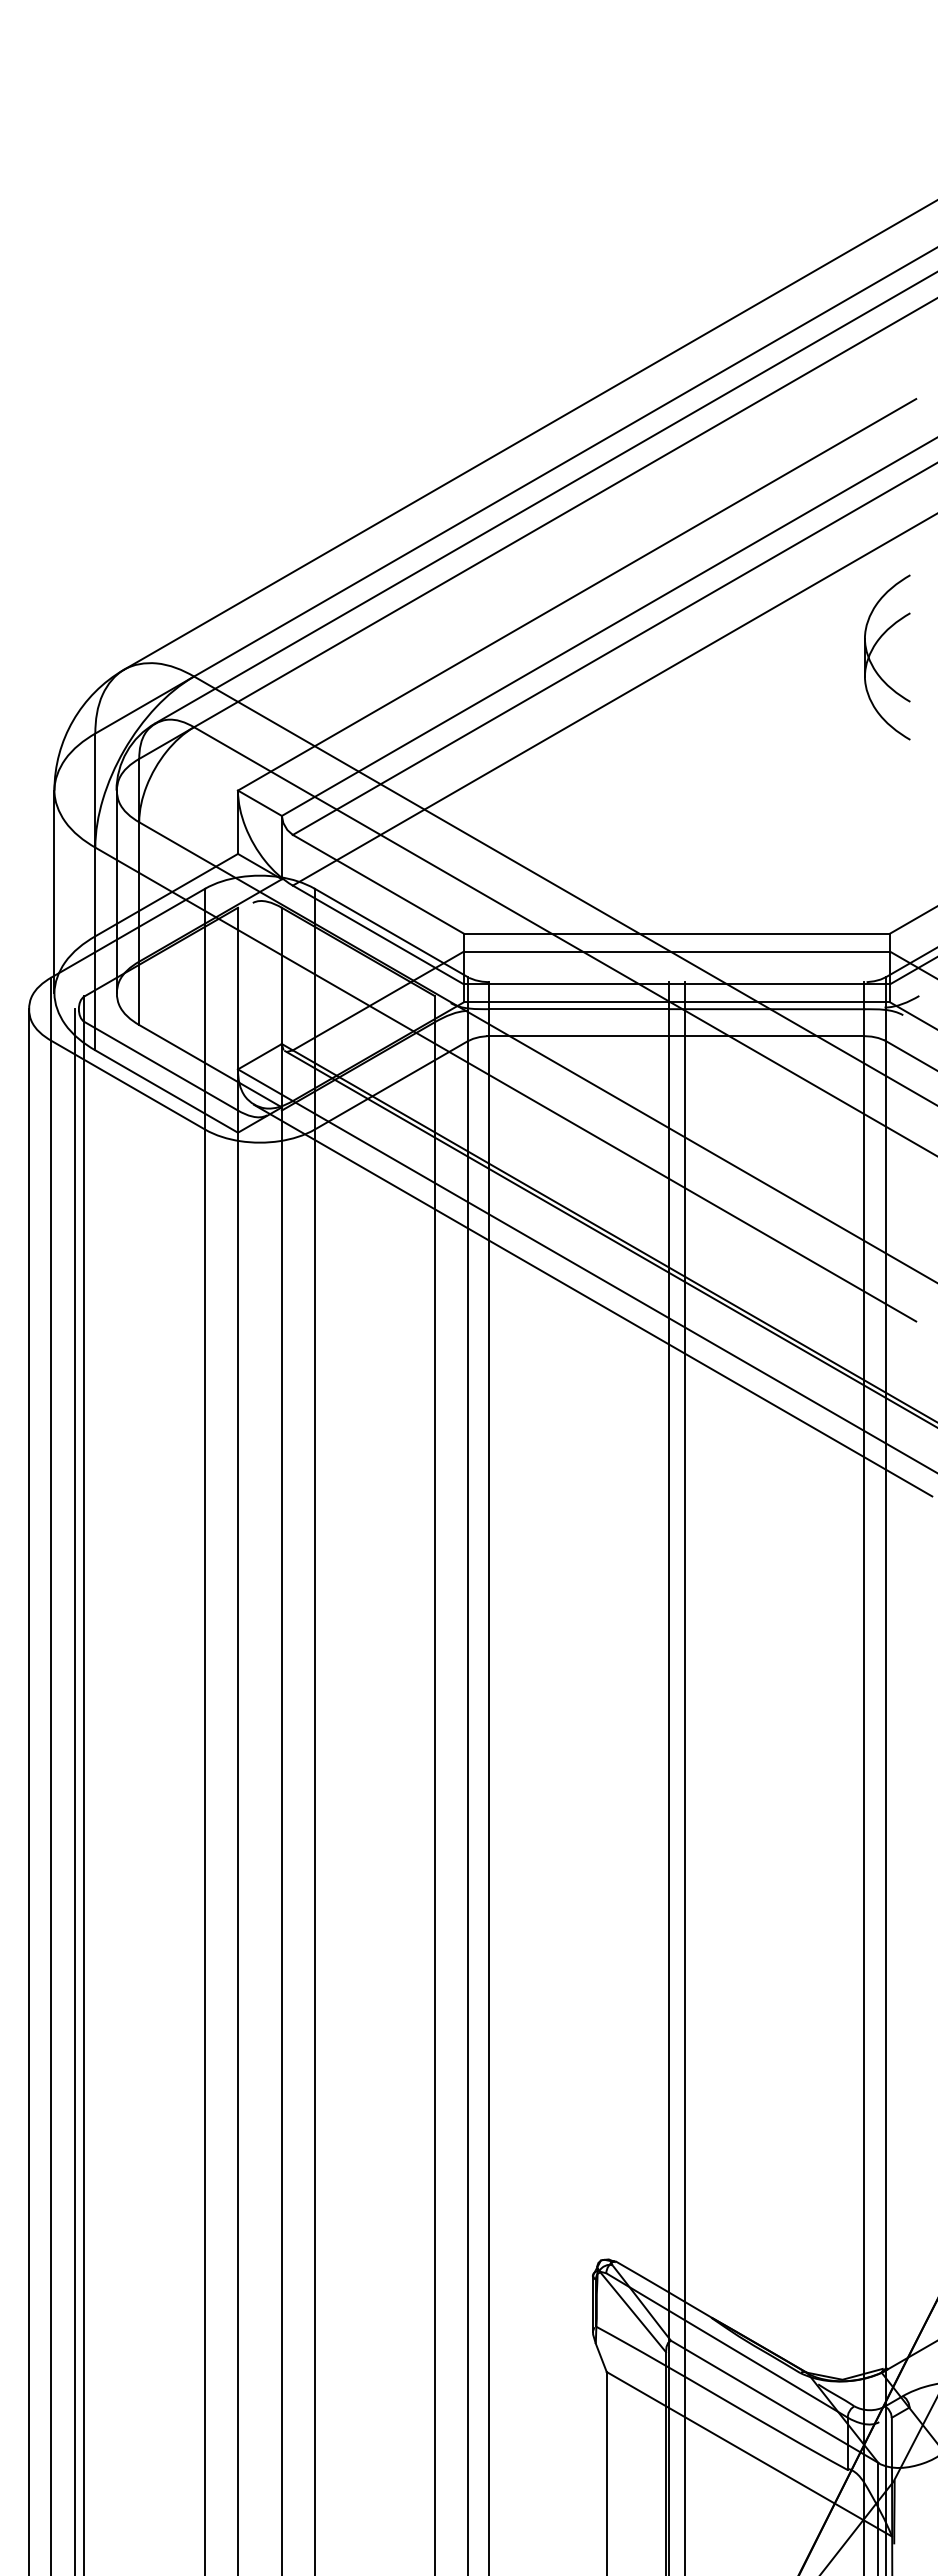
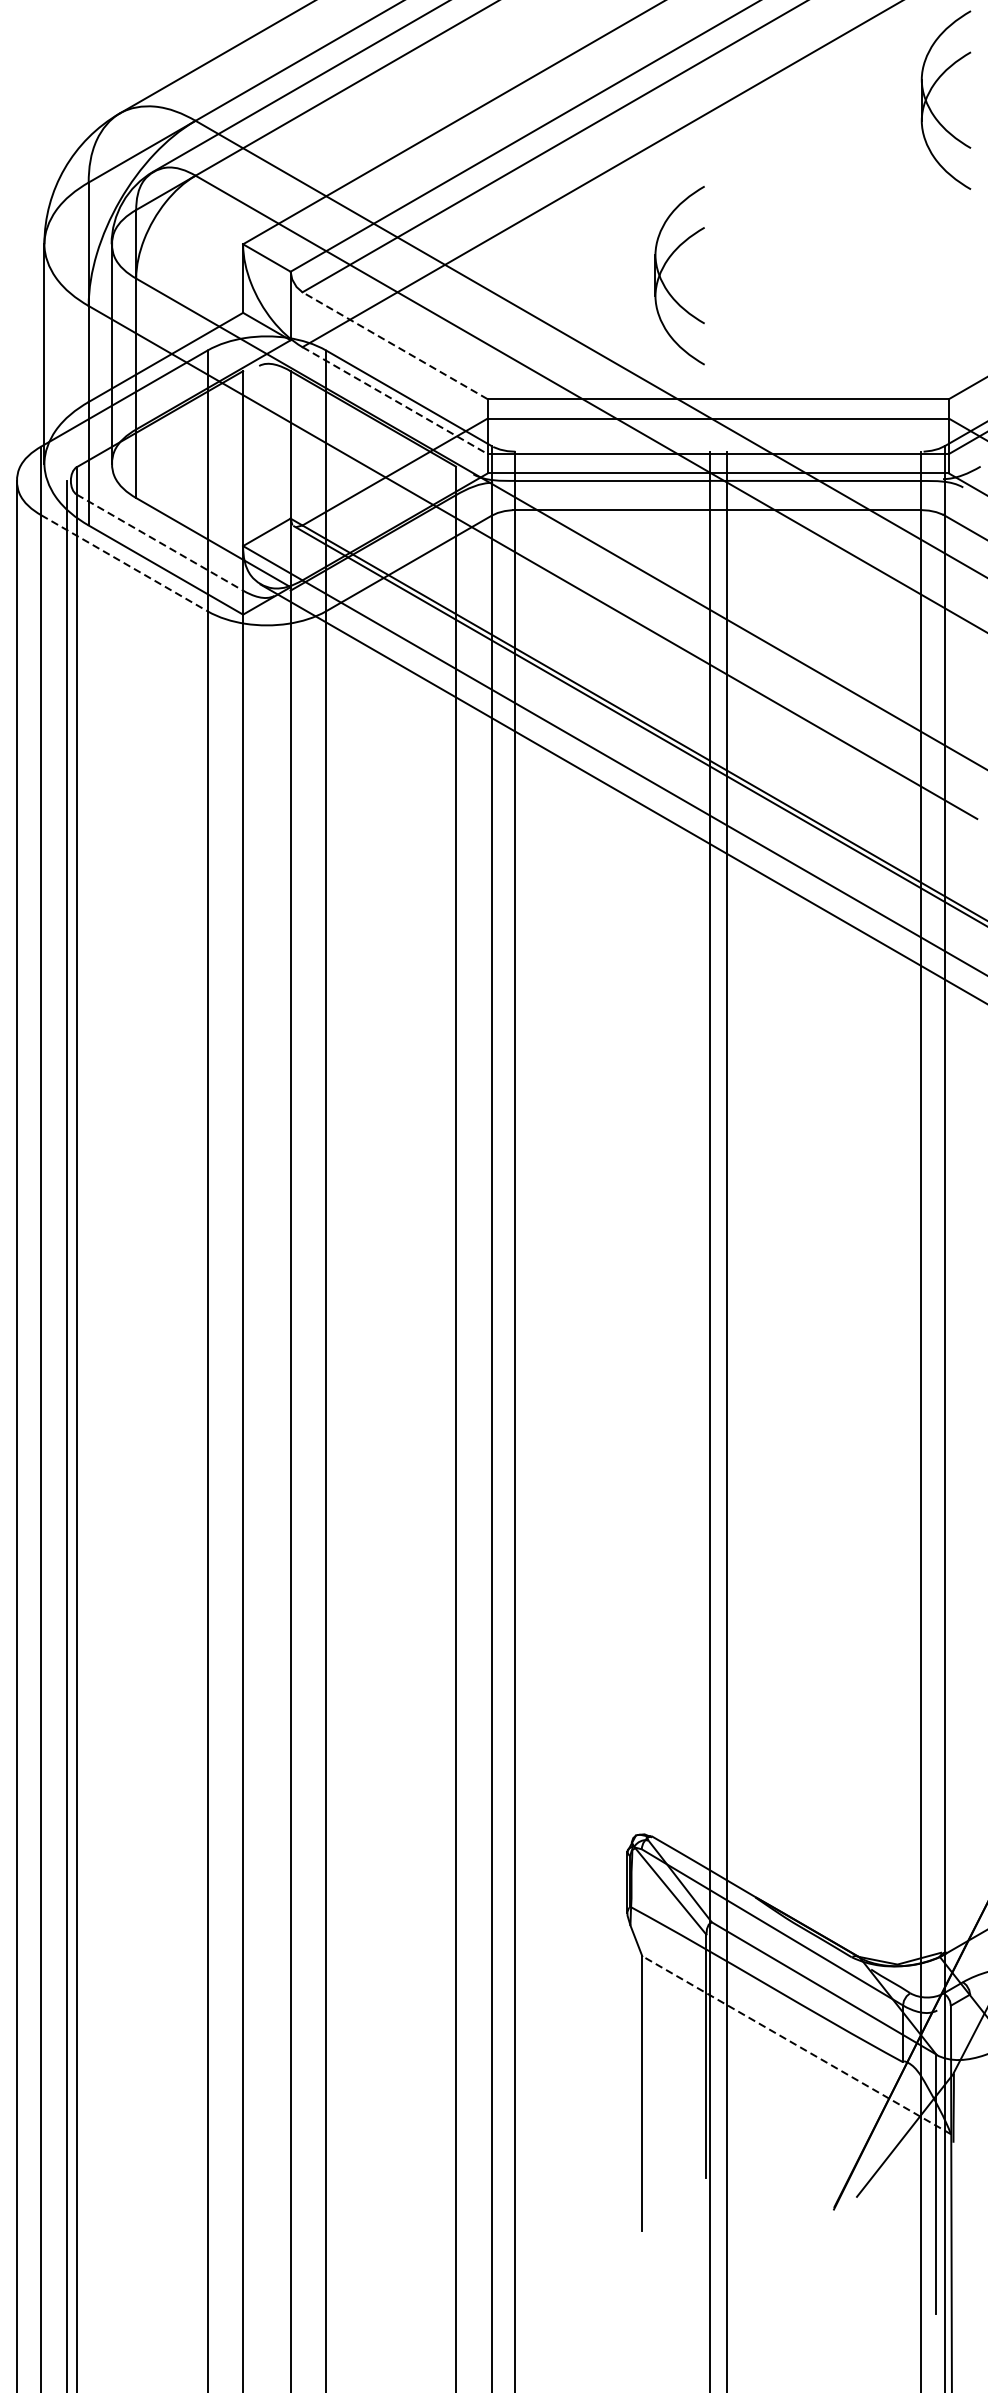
part: (627, 811) -> (664, 266), added
line: (378, 884) -> (395, 345), solid -> dashed
line: (378, 935) -> (395, 401), solid -> dashed
line: (161, 1066) -> (160, 542), solid -> dashed
line: (128, 1085) -> (124, 563), solid -> dashed
line: (749, 2454) -> (796, 2045), solid -> dashed

